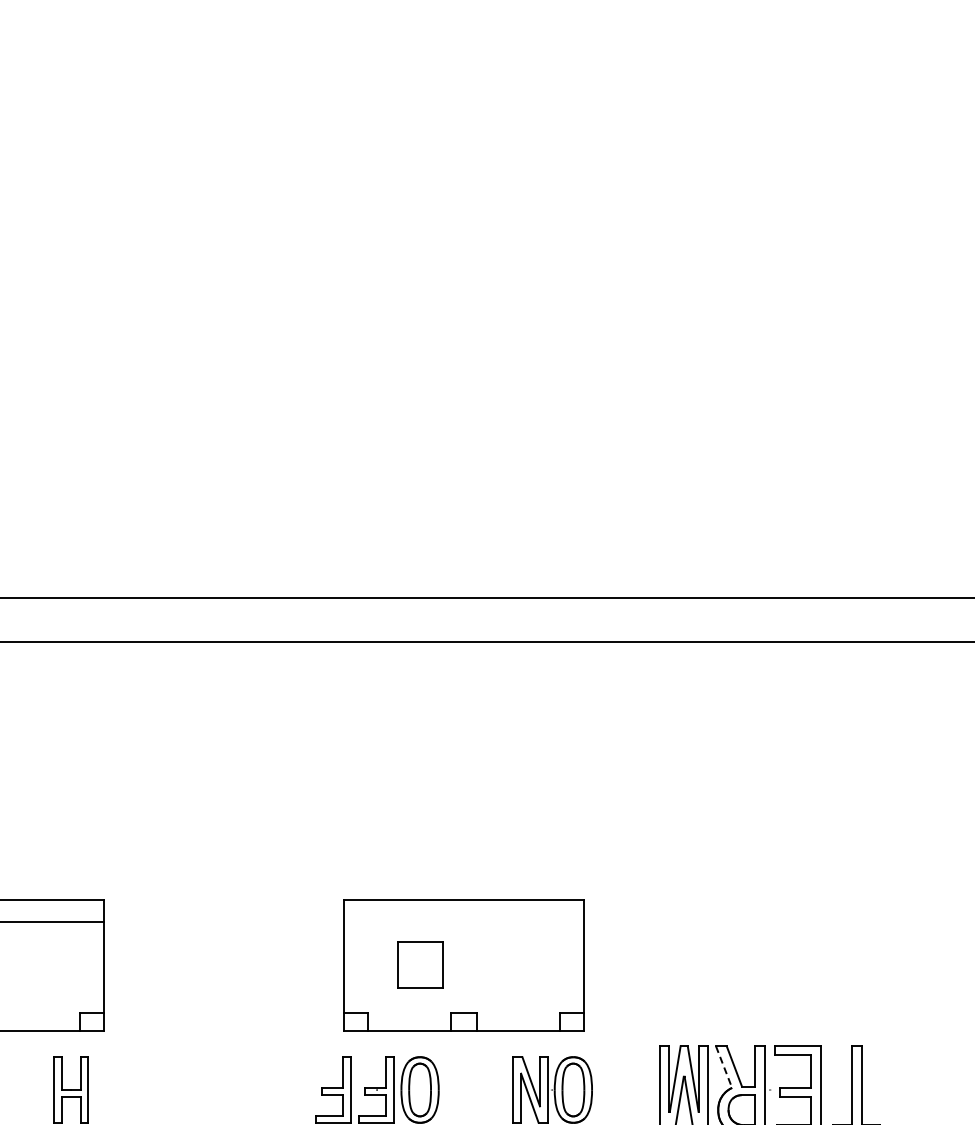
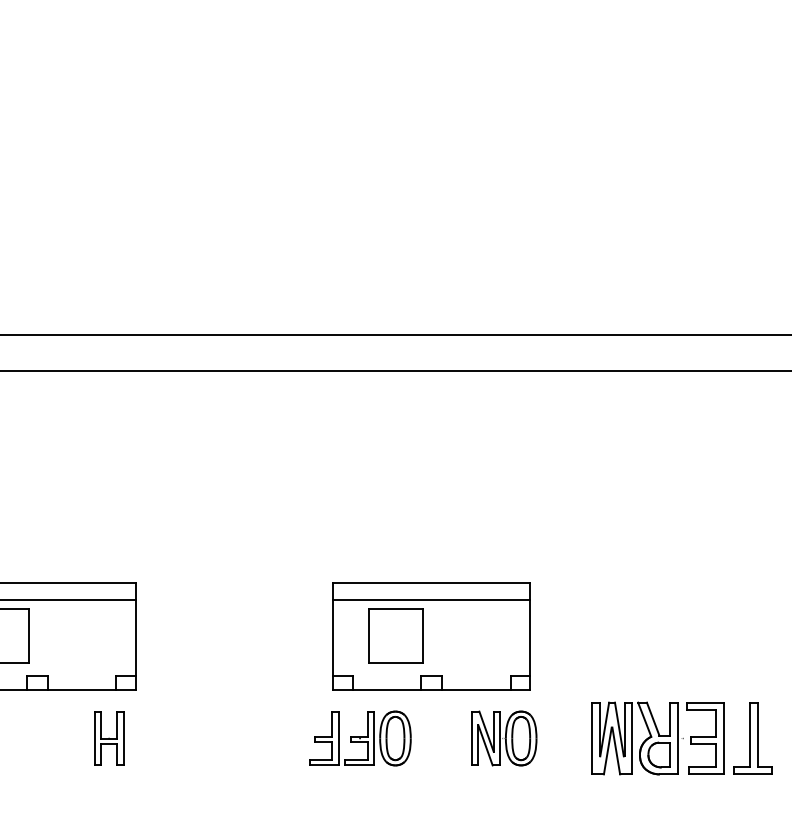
line: (464, 921) -> (431, 600), added
part: (420, 965) -> (395, 636), size x1.43
line: (724, 1067) -> (645, 720), dashed -> solid

